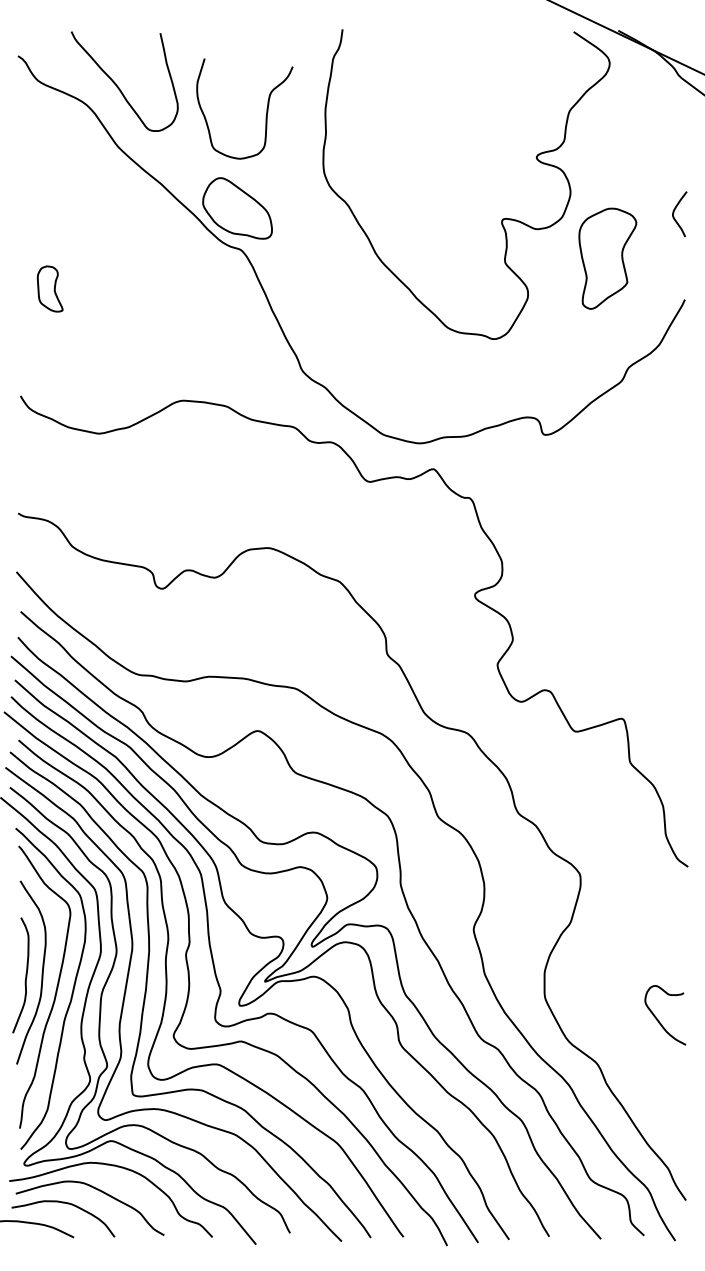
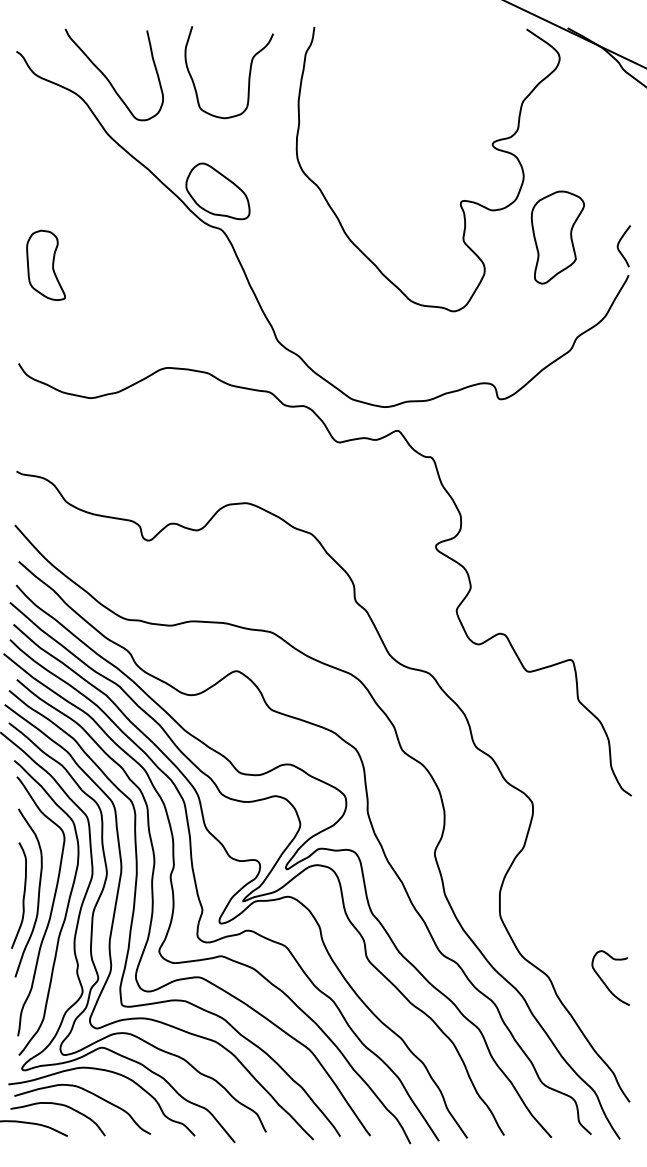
curve: (266, 108) -> (249, 72), moved
curve: (674, 212) -> (619, 244), moved
part: (49, 288) -> (45, 264), size x1.67
curve: (659, 1020) -> (605, 982), moved

